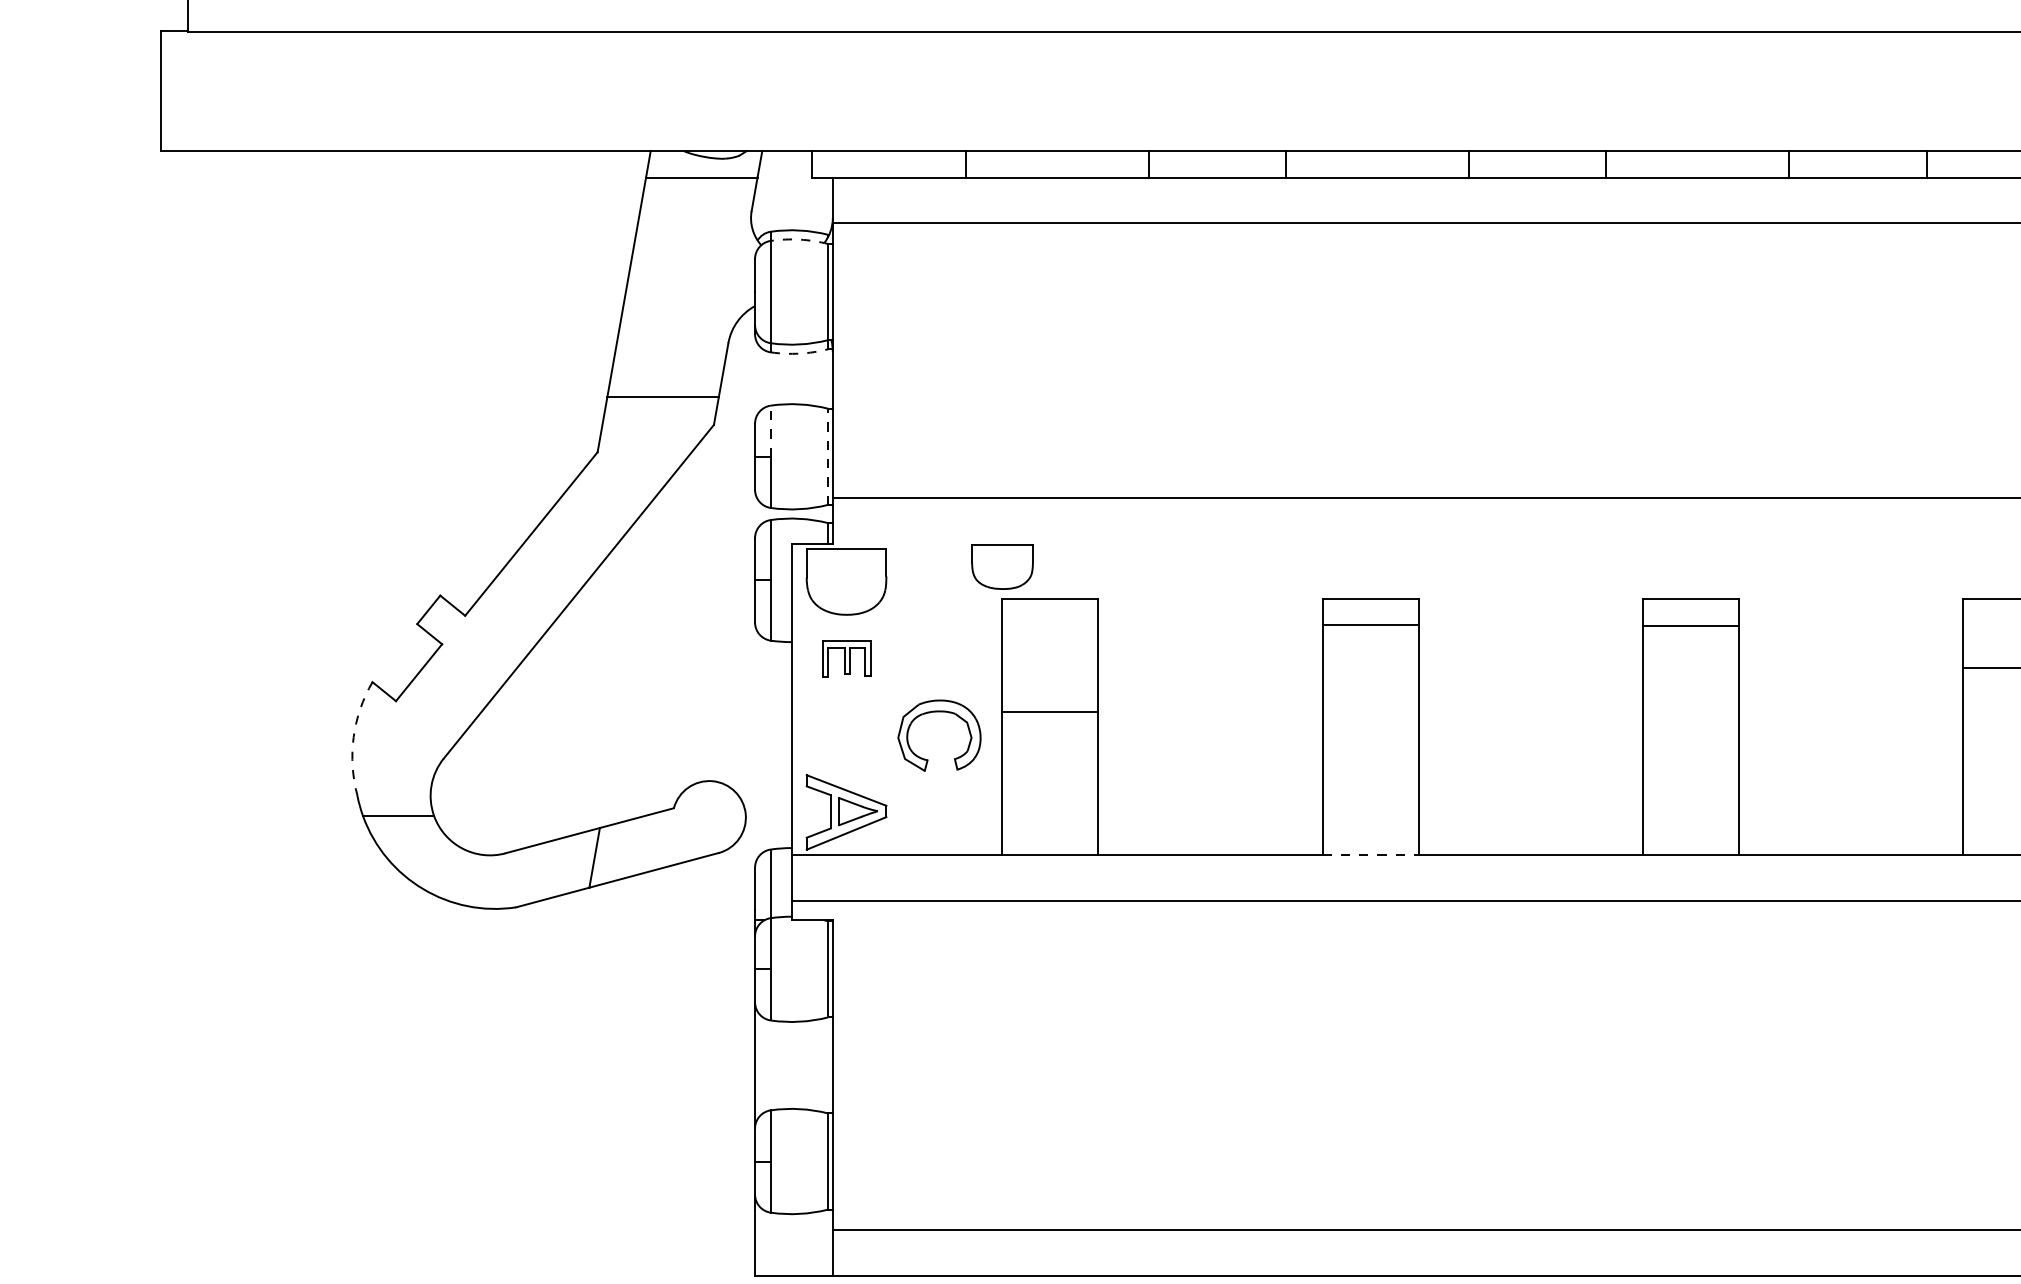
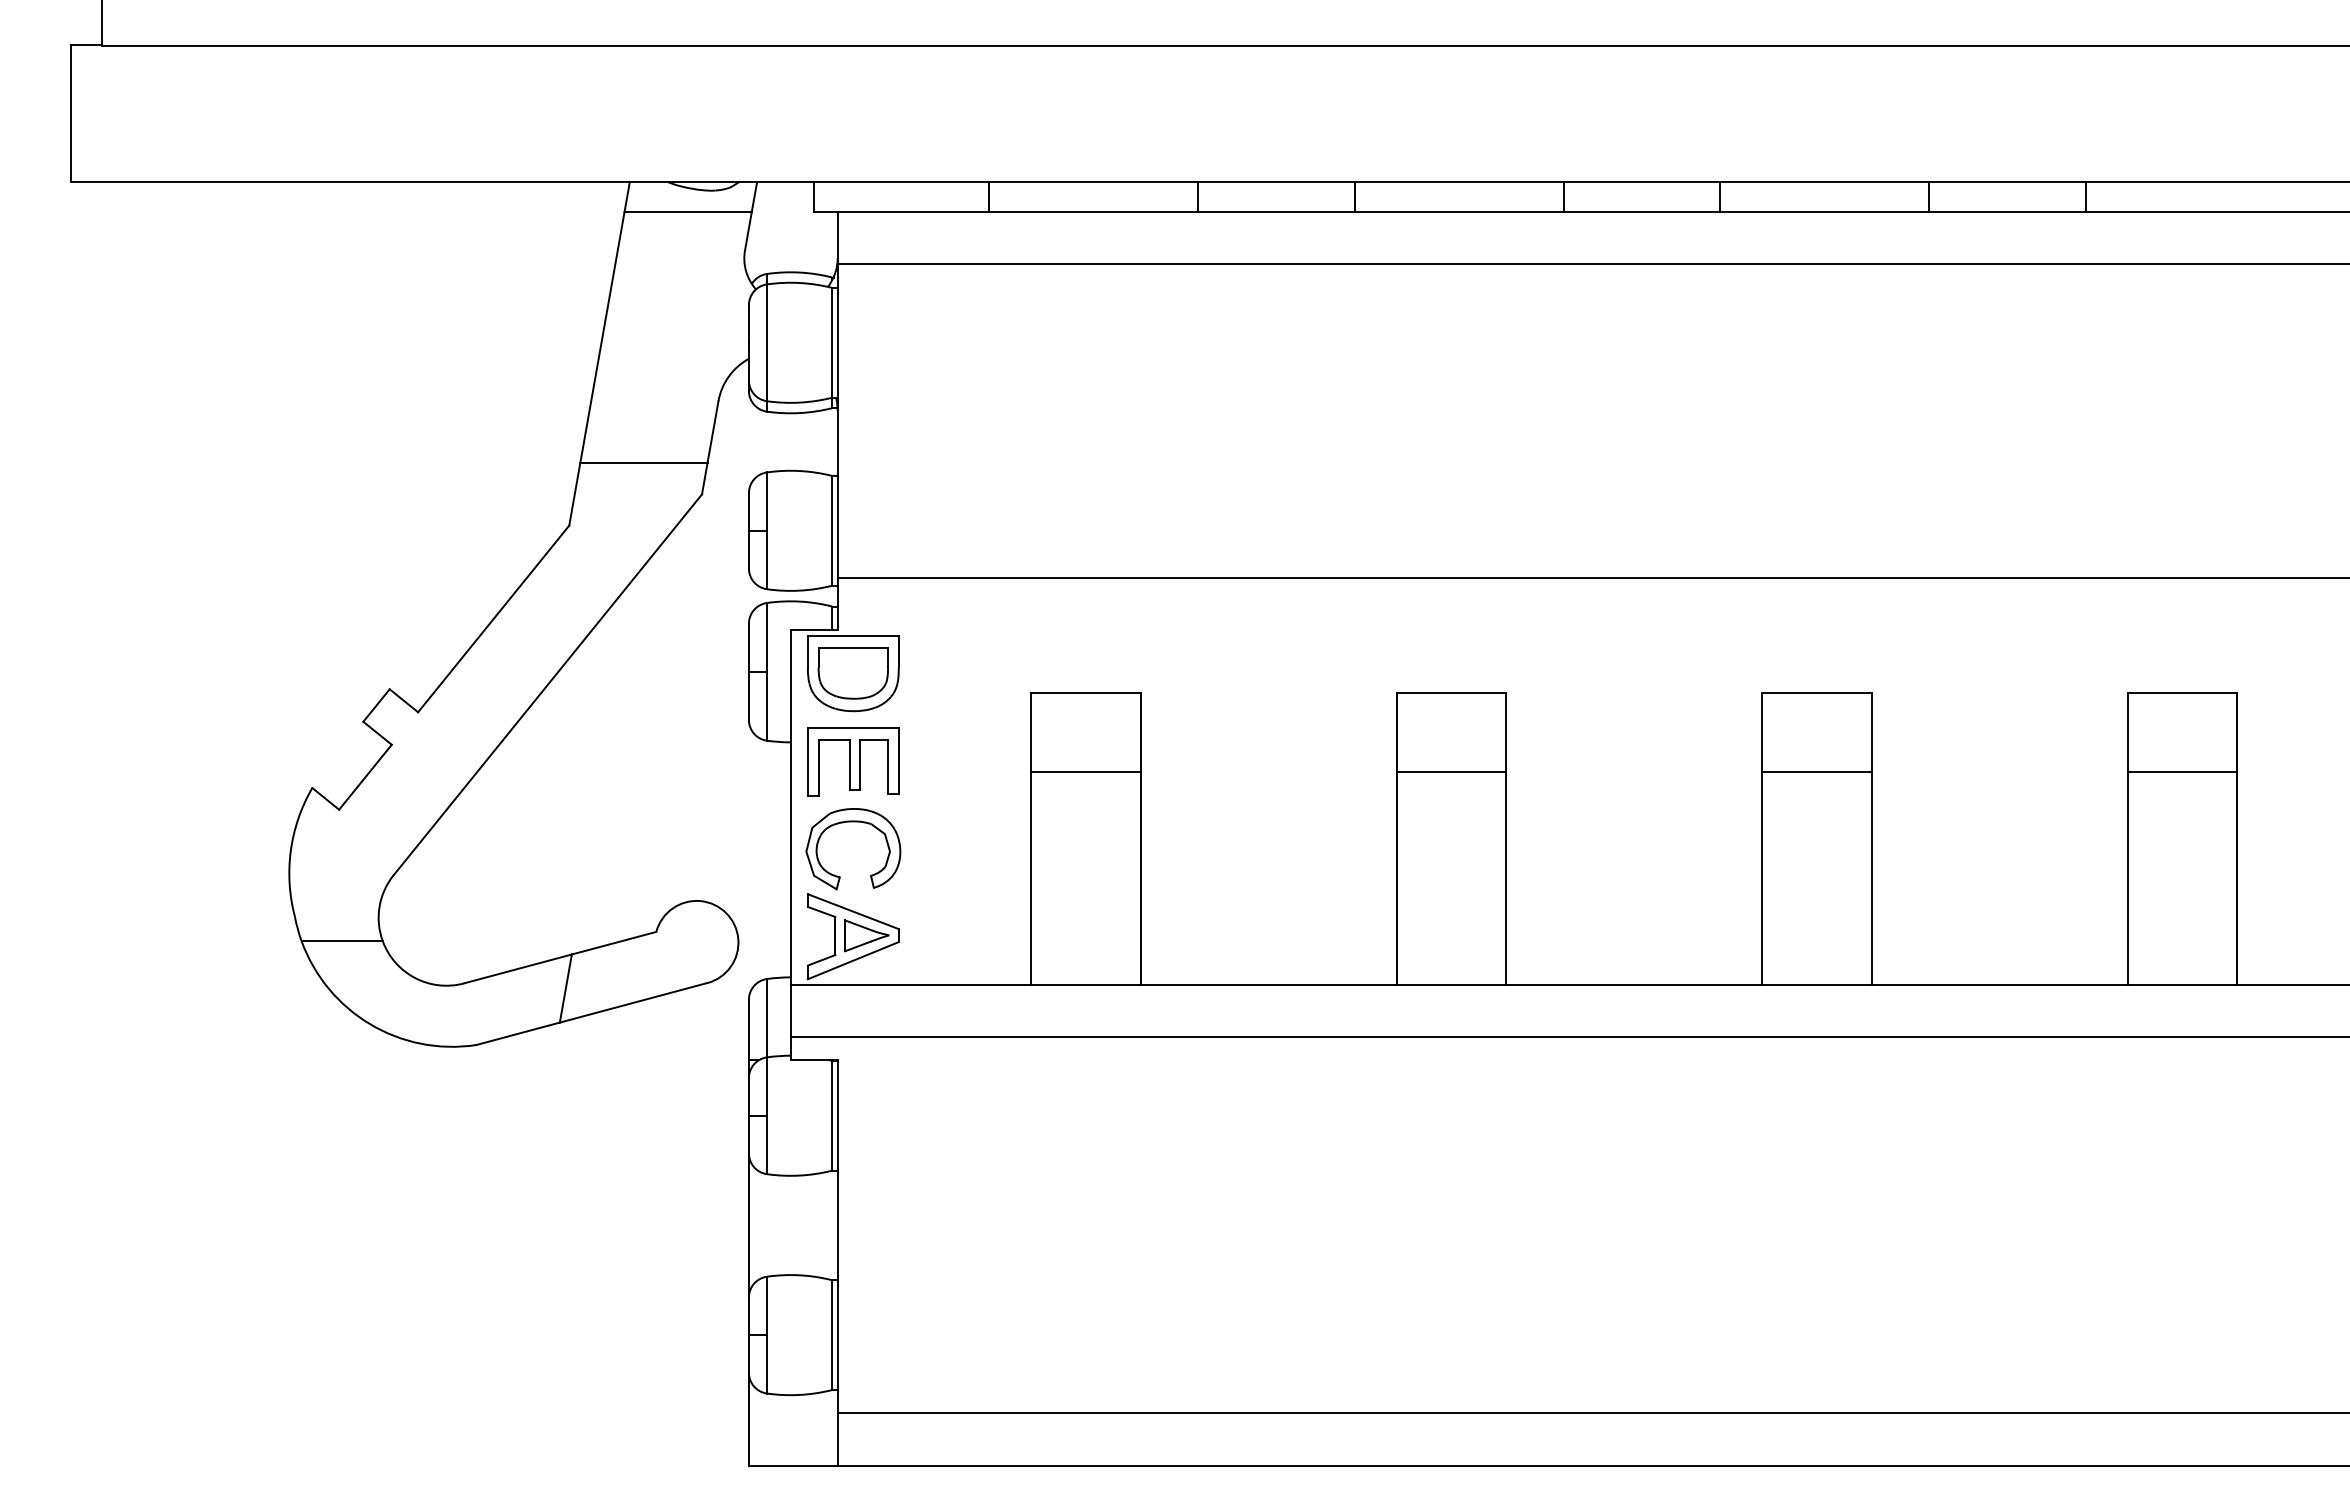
arc: (799, 240) -> (799, 283), dashed -> solid
arc: (799, 353) -> (799, 413), dashed -> solid
line: (770, 431) -> (766, 501), dashed -> solid
line: (828, 456) -> (832, 530), dashed -> solid
part: (1001, 566) -> (852, 673), moved
line: (1370, 624) -> (1451, 771), moved
line: (1690, 625) -> (1816, 771), moved
part: (846, 658) -> (853, 761), size x1.67
line: (1049, 711) -> (1085, 771), moved
part: (939, 712) -> (853, 822), moved
arc: (353, 737) -> (290, 851), dashed -> solid
line: (1370, 855) -> (1451, 985), dashed -> solid

